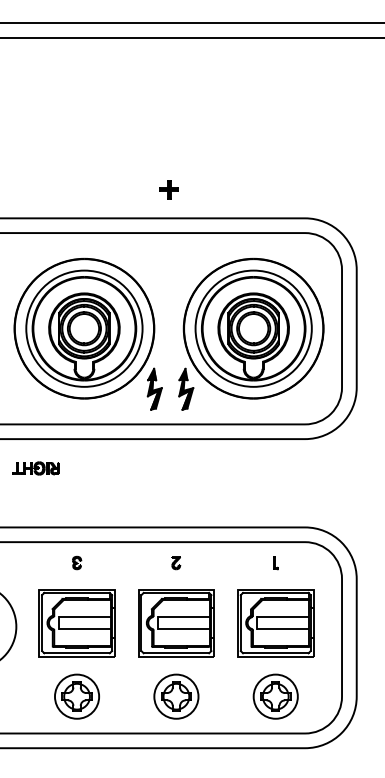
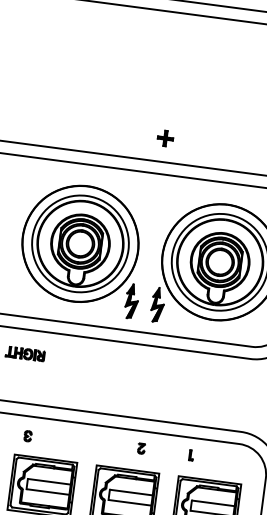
part: (77, 562) -> (28, 435), moved
part: (176, 563) -> (141, 449), moved
part: (275, 563) -> (191, 455), moved

